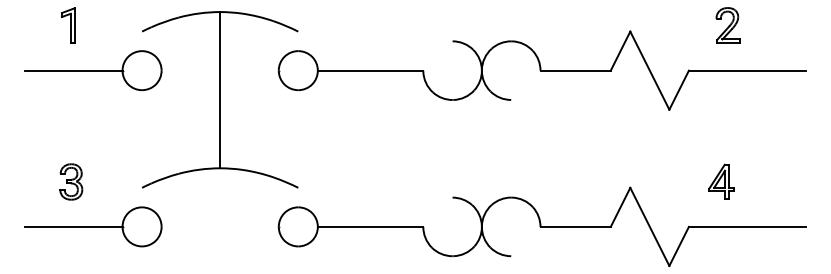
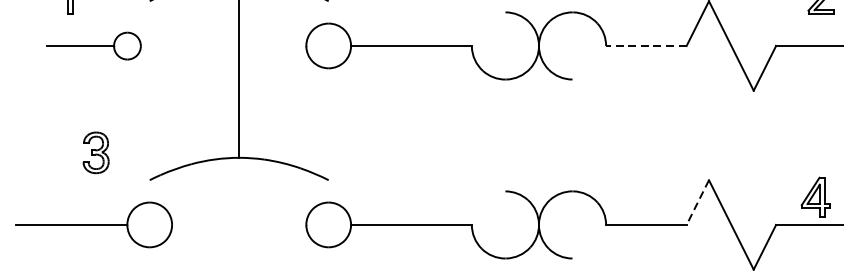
part: (93, 70) -> (94, 45), size x0.6
line: (575, 70) -> (646, 45), solid -> dashed
part: (71, 181) -> (96, 152), moved
part: (721, 181) -> (815, 196), moved
line: (620, 207) -> (697, 202), solid -> dashed

